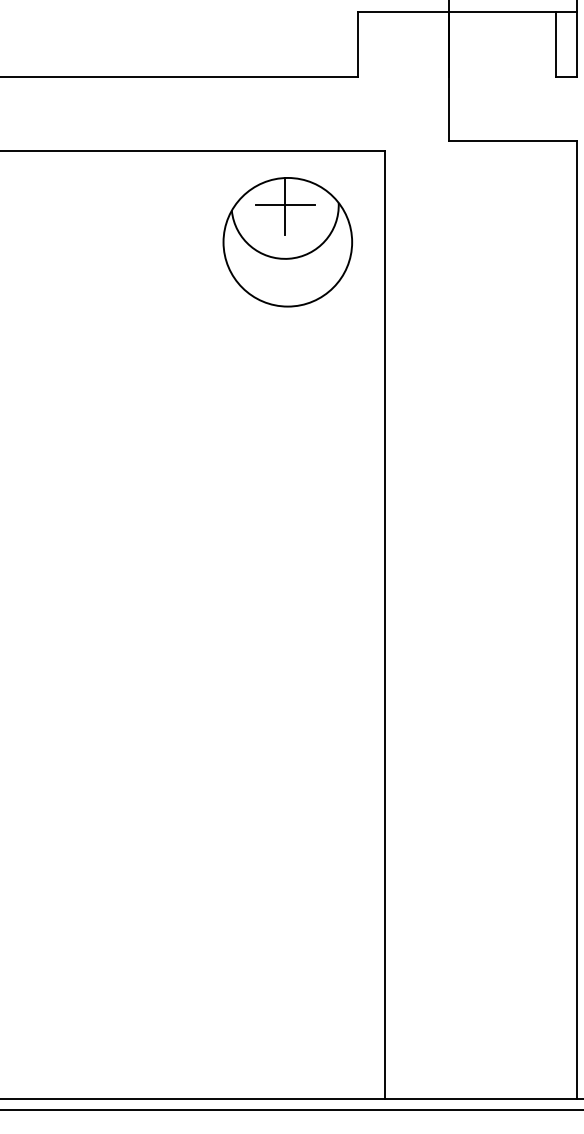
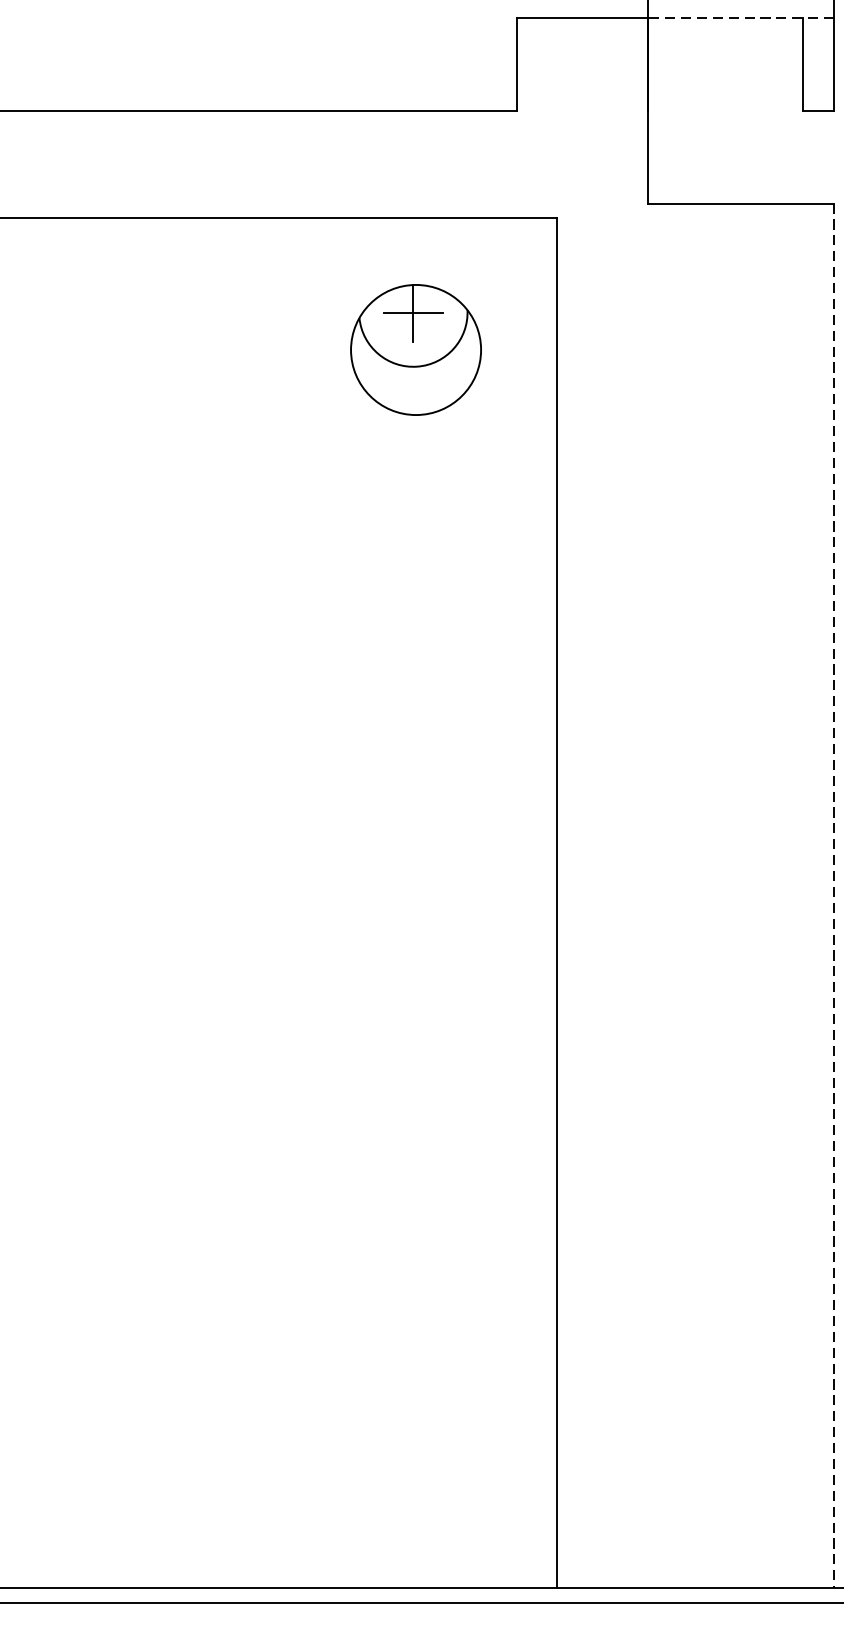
line: (512, 12) -> (740, 17), solid -> dashed
part: (287, 242) -> (415, 350), size x0.7
line: (577, 620) -> (834, 896), solid -> dashed

